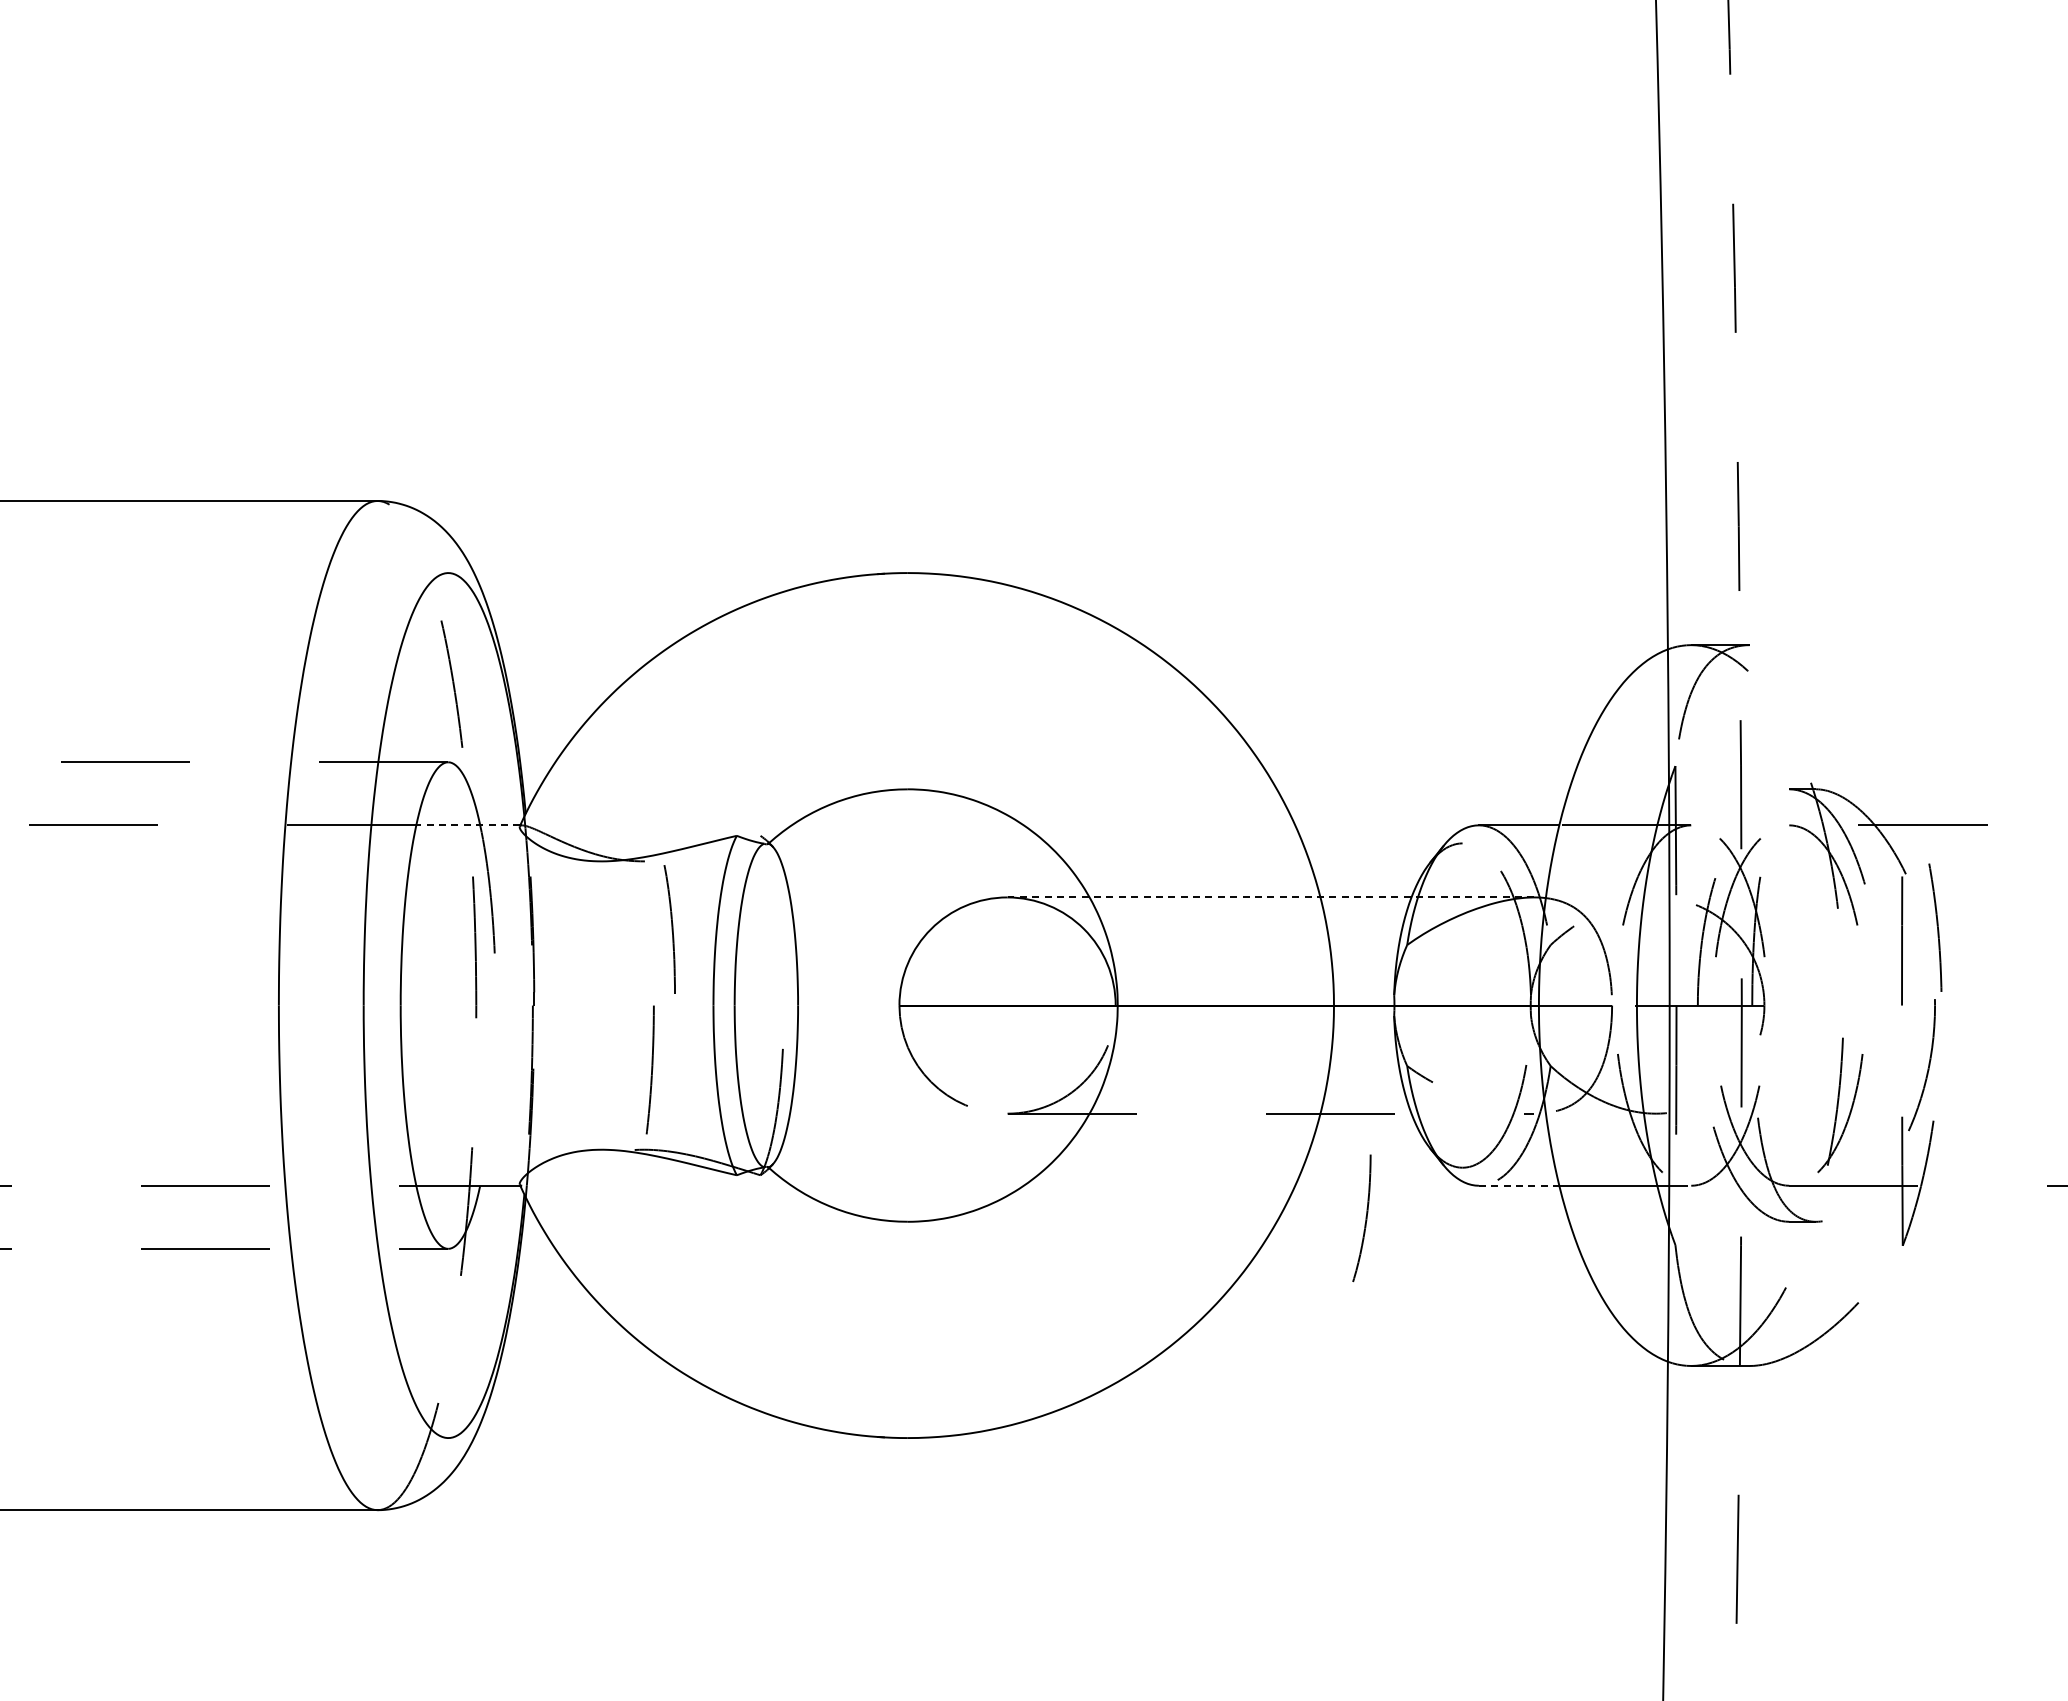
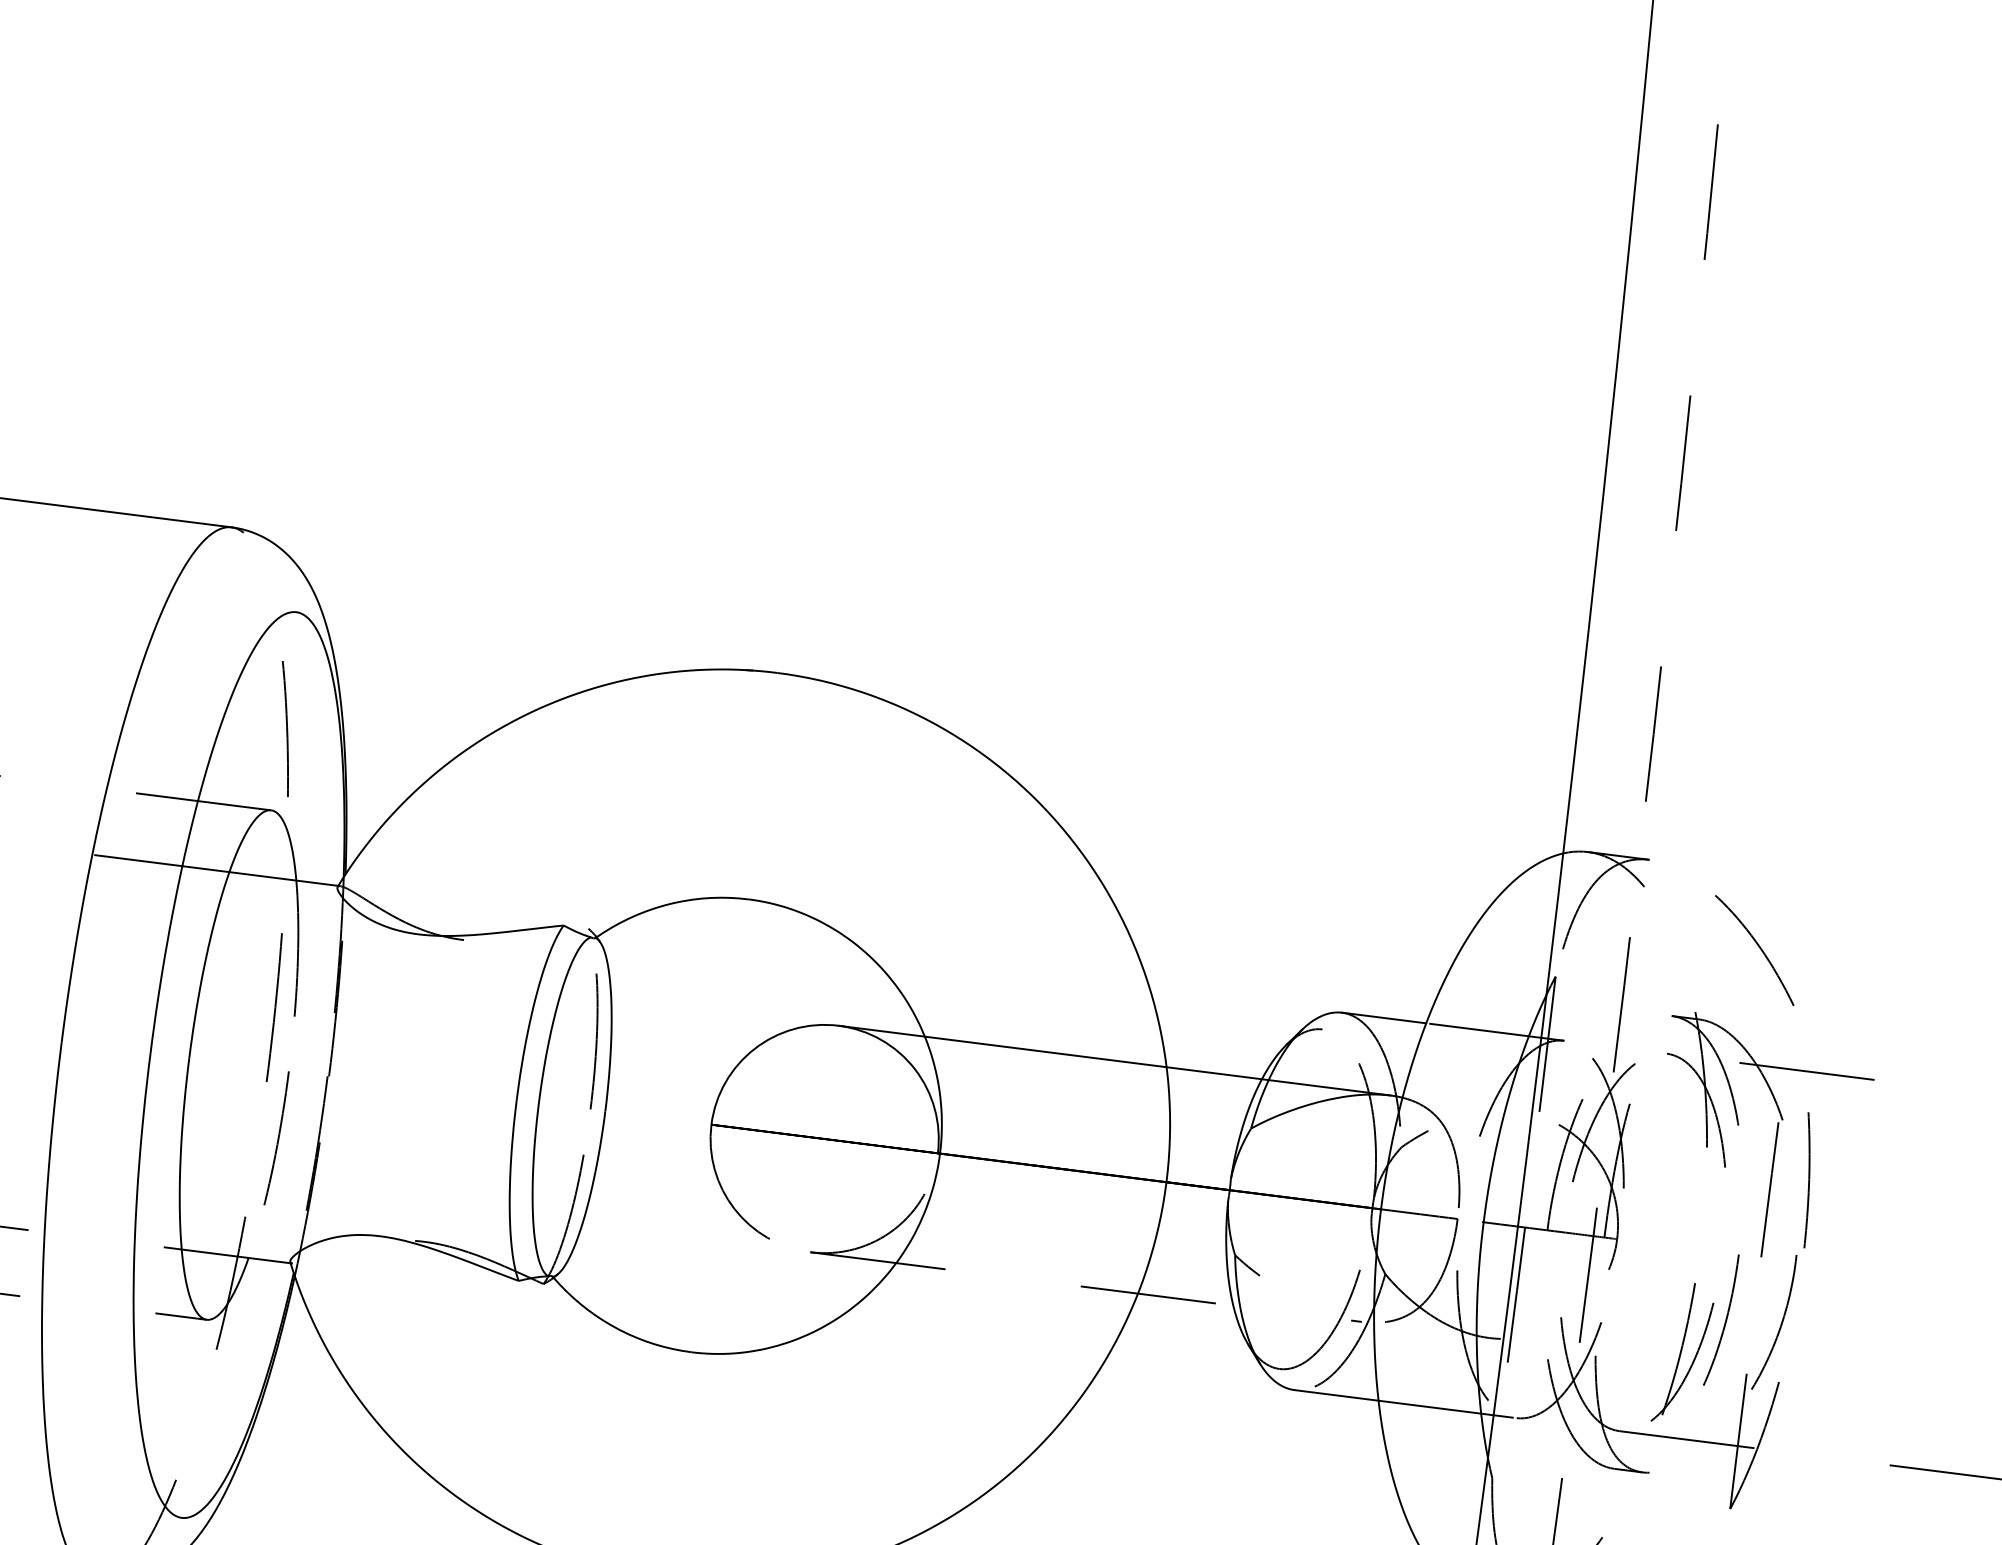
curve: (1862, 714) -> (1758, 947), added
line: (467, 825) -> (282, 879), dashed -> solid
line: (1270, 897) -> (1114, 1060), dashed -> solid
curve: (671, 929) -> (595, 1041), moved
curve: (651, 1069) -> (277, 1137), moved
line: (1519, 1185) -> (1336, 1395), dashed -> solid
curve: (1365, 1218) -> (1725, 1320), moved

